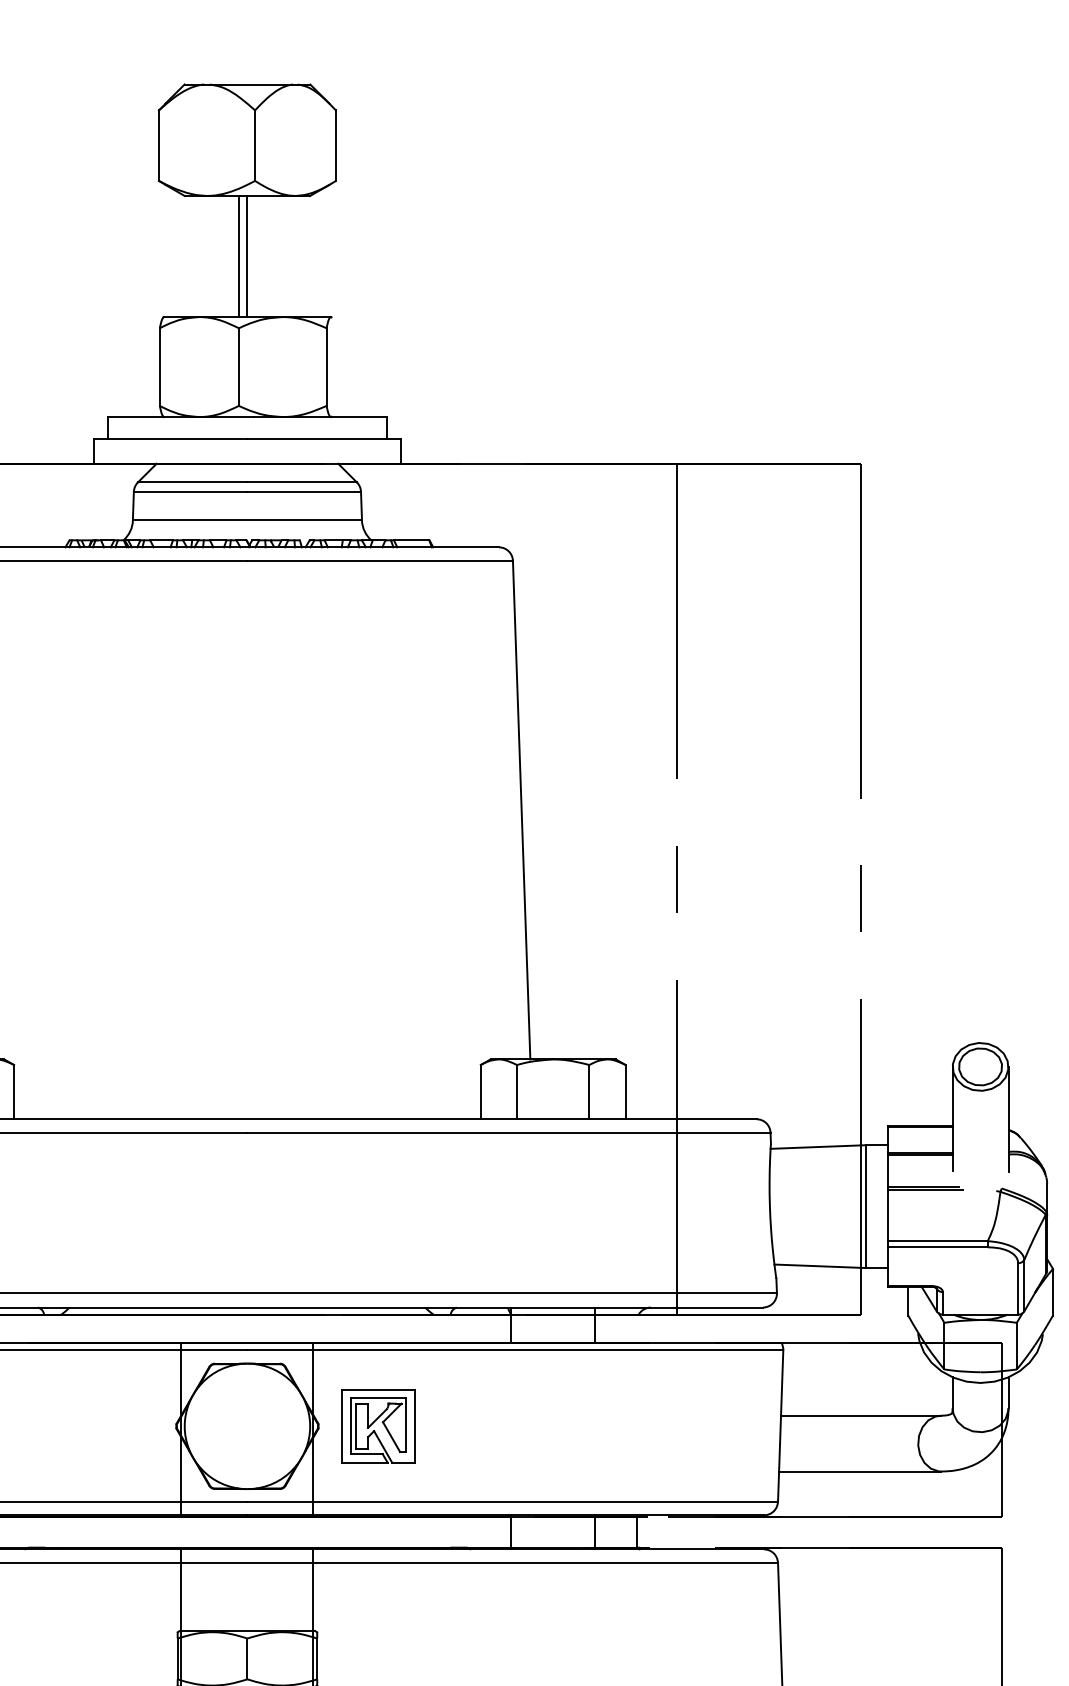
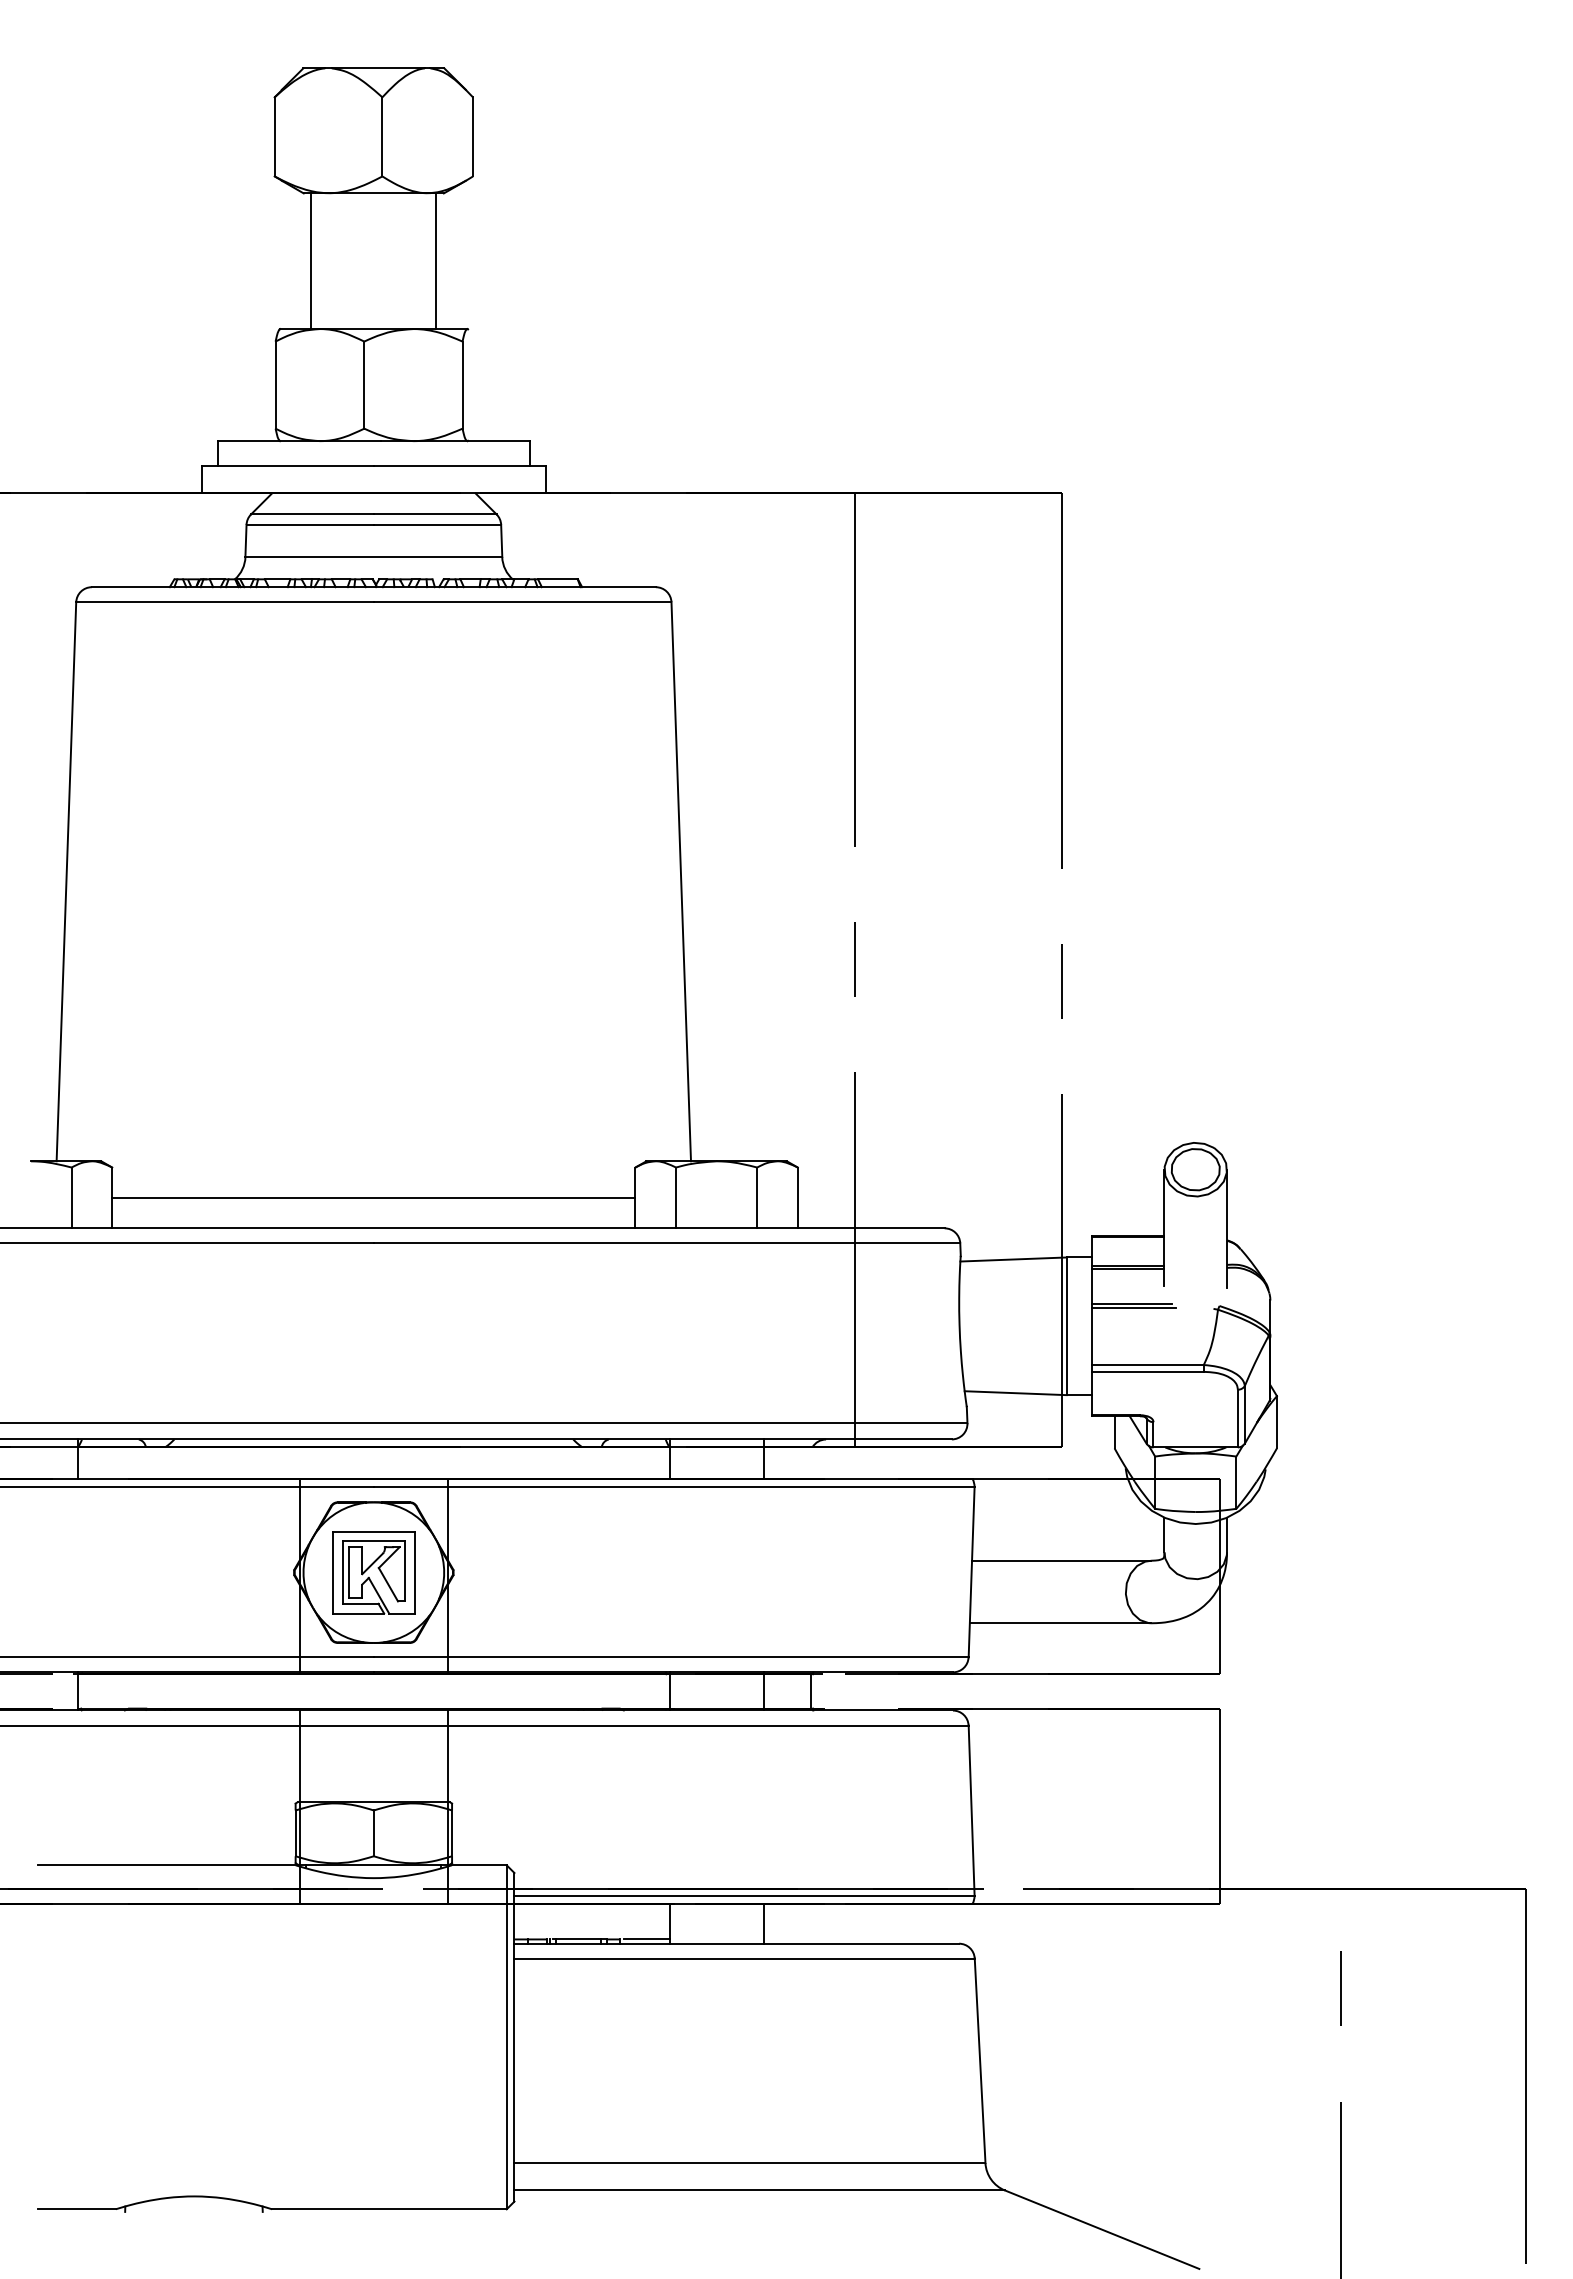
line: (239, 256) -> (436, 261), moved
line: (247, 256) -> (311, 261), moved
line: (247, 1092) -> (373, 1198), added
part: (378, 1426) -> (373, 1572), moved

